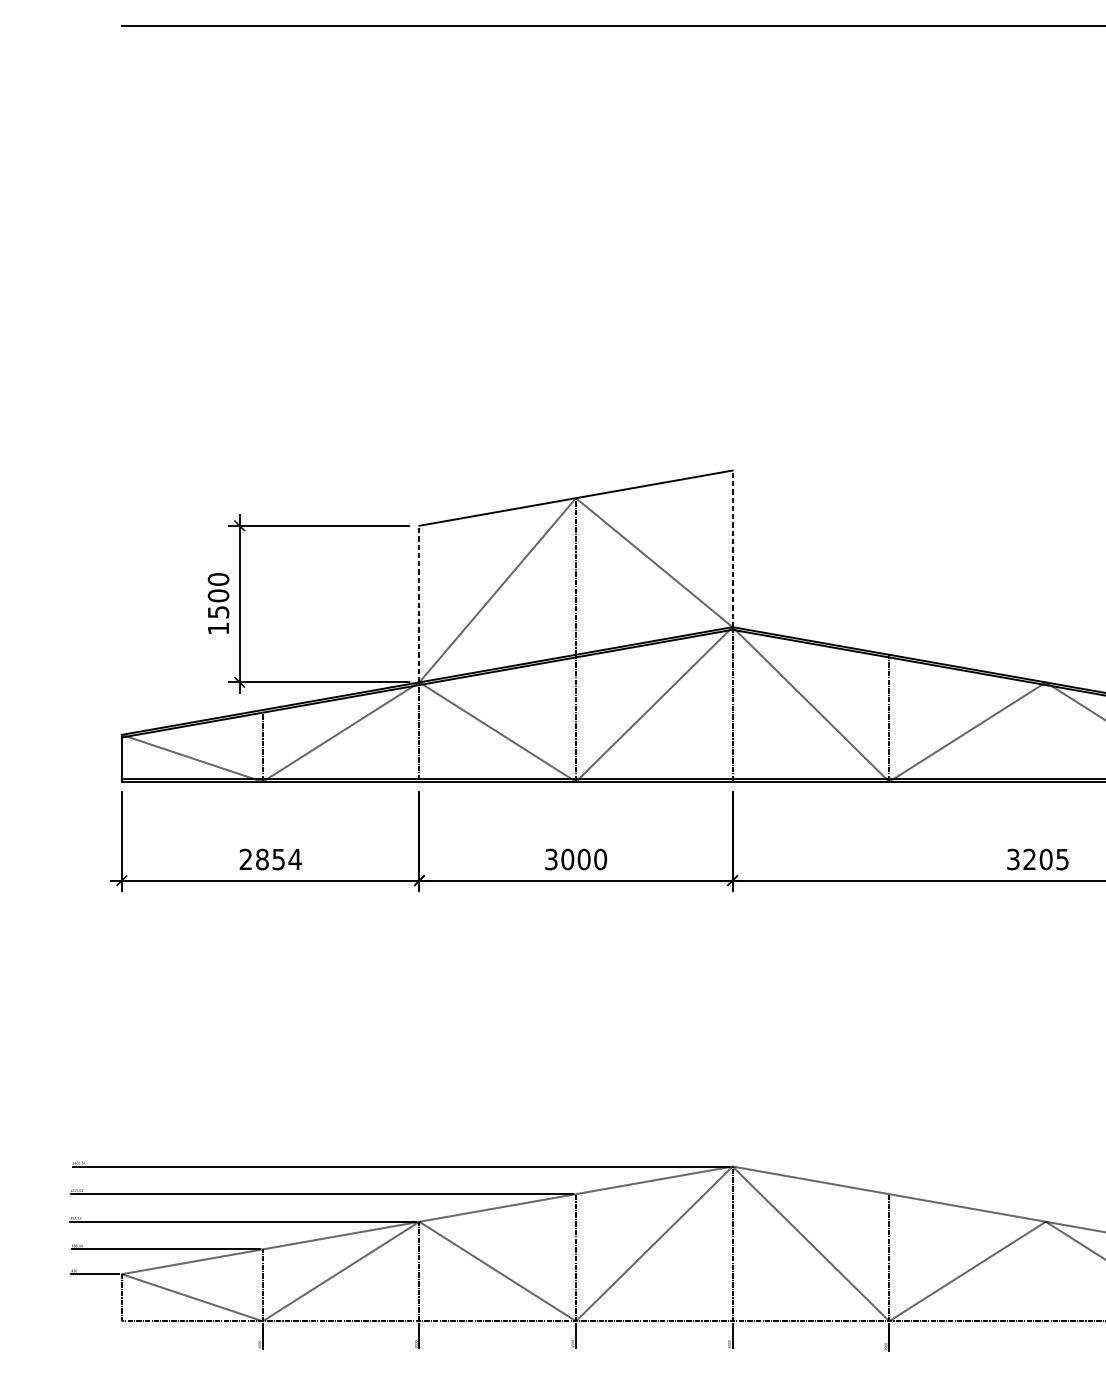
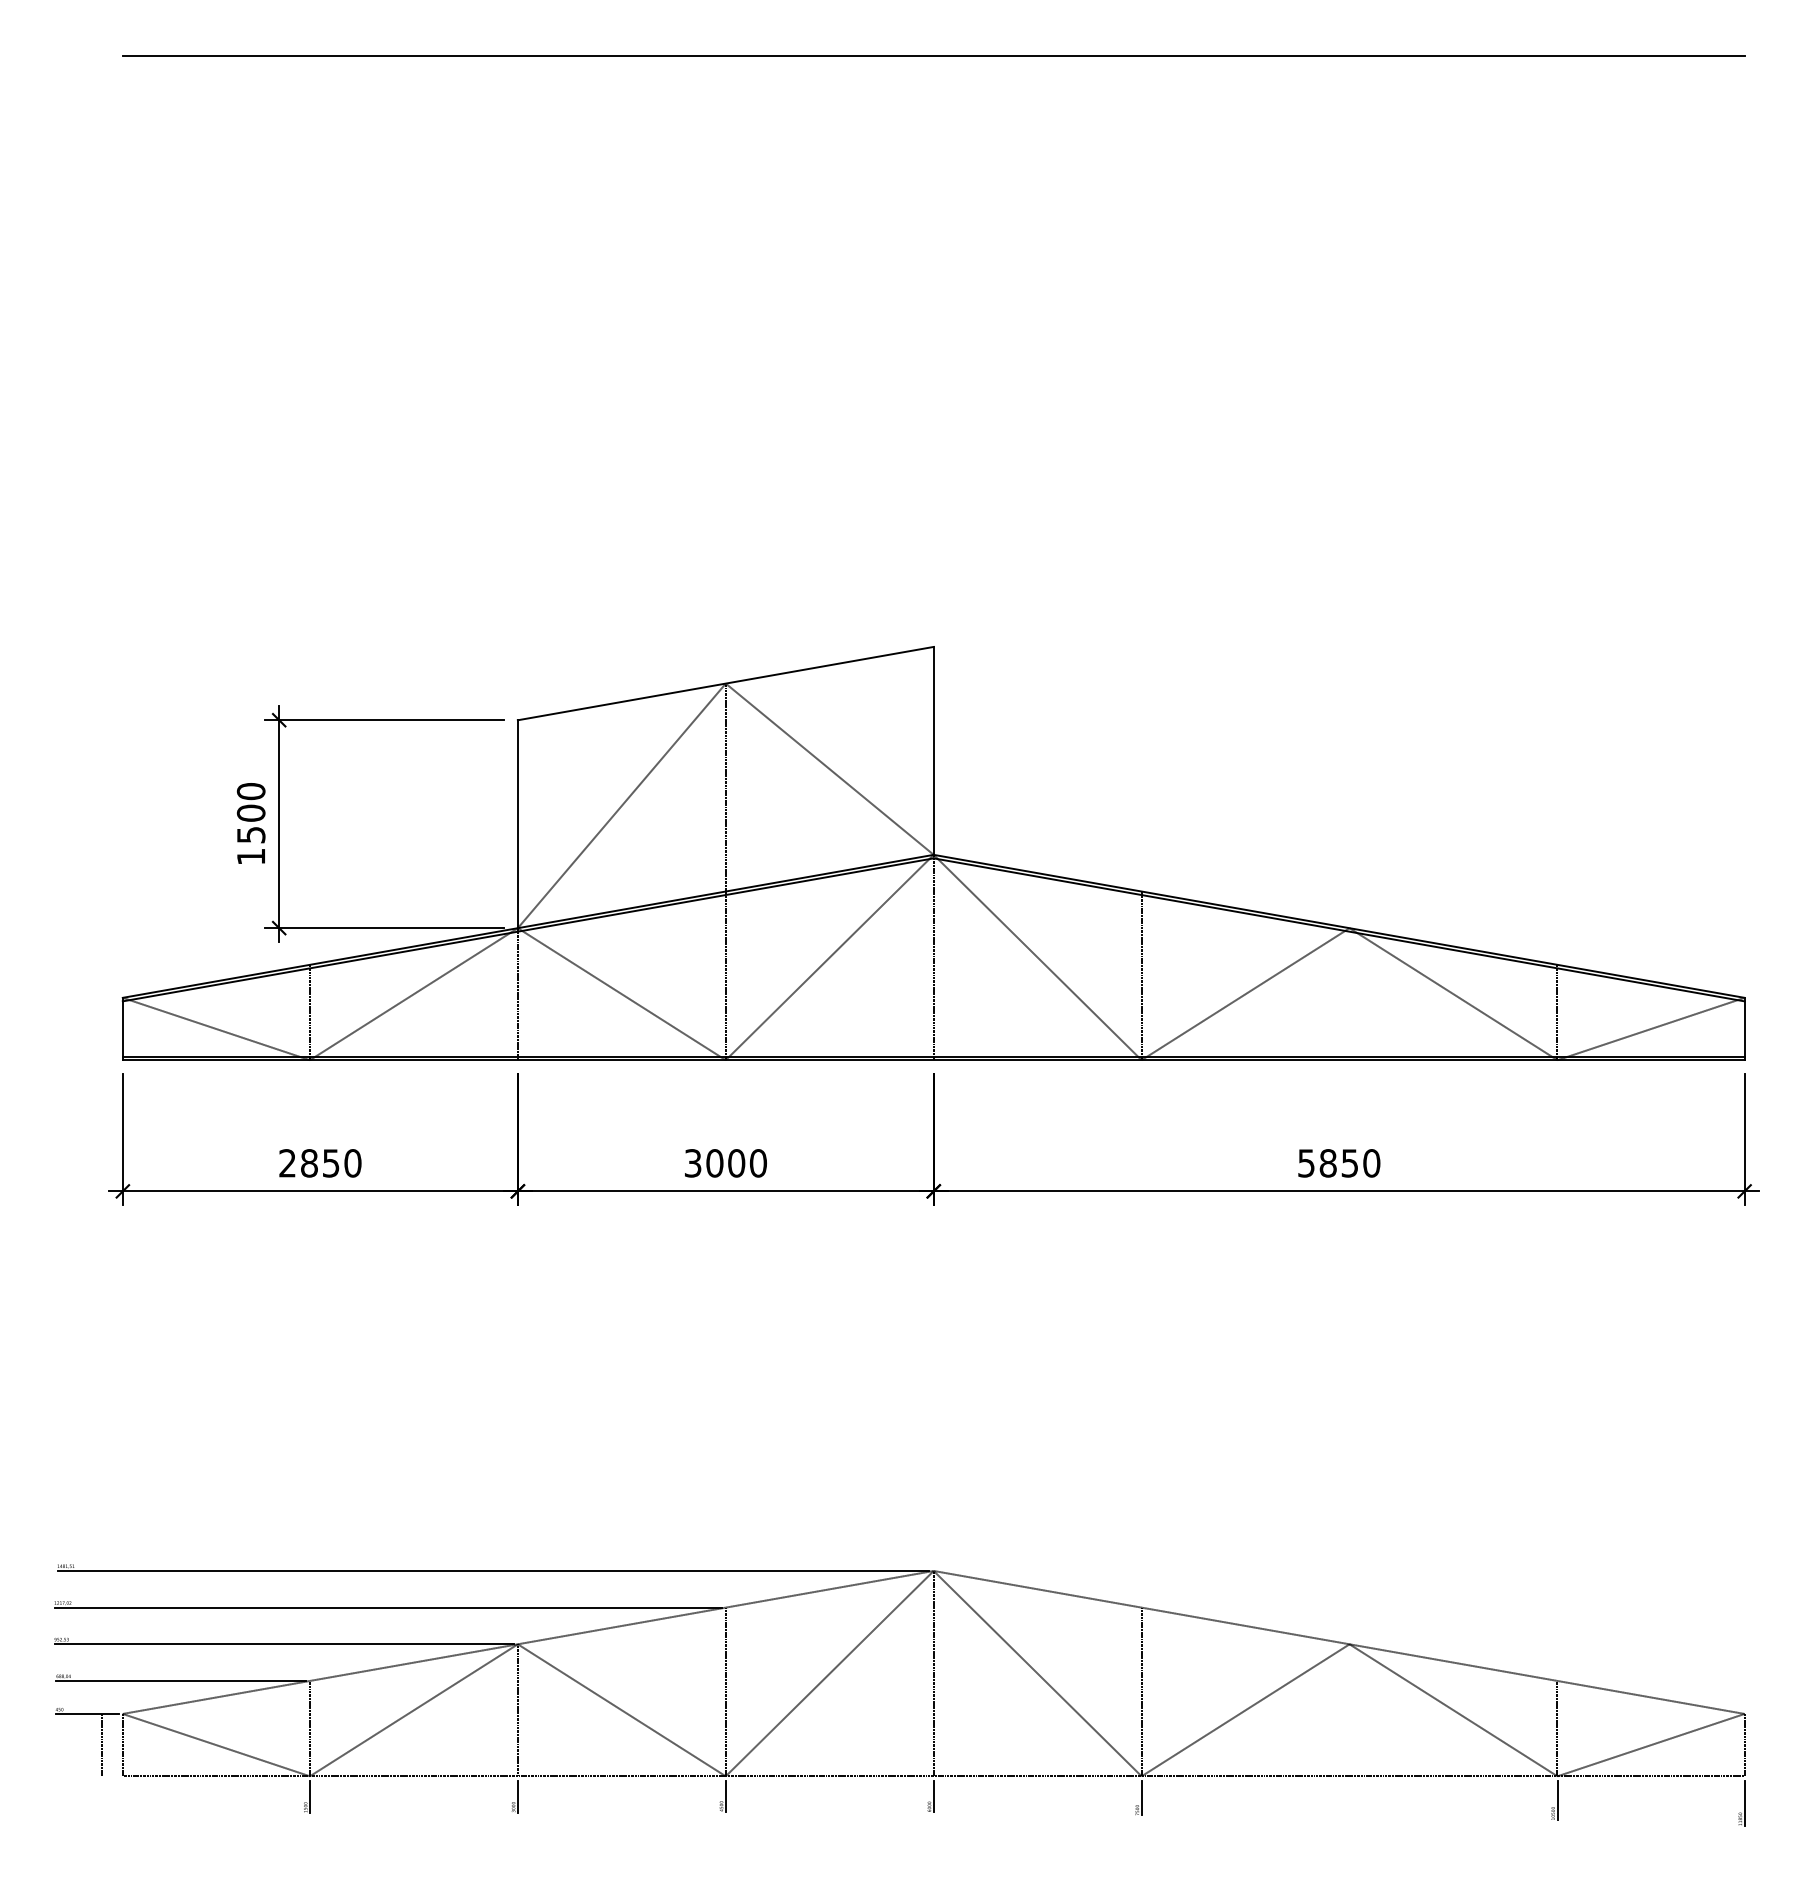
line: (732, 548) -> (933, 750), dashed -> solid
line: (419, 604) -> (517, 824), dashed -> solid
text: (294, 859) -> (352, 1163), 2854 -> 2850
text: (1038, 859) -> (1339, 1163), 3205 -> 5850
line: (106, 1297) -> (102, 1744), added

